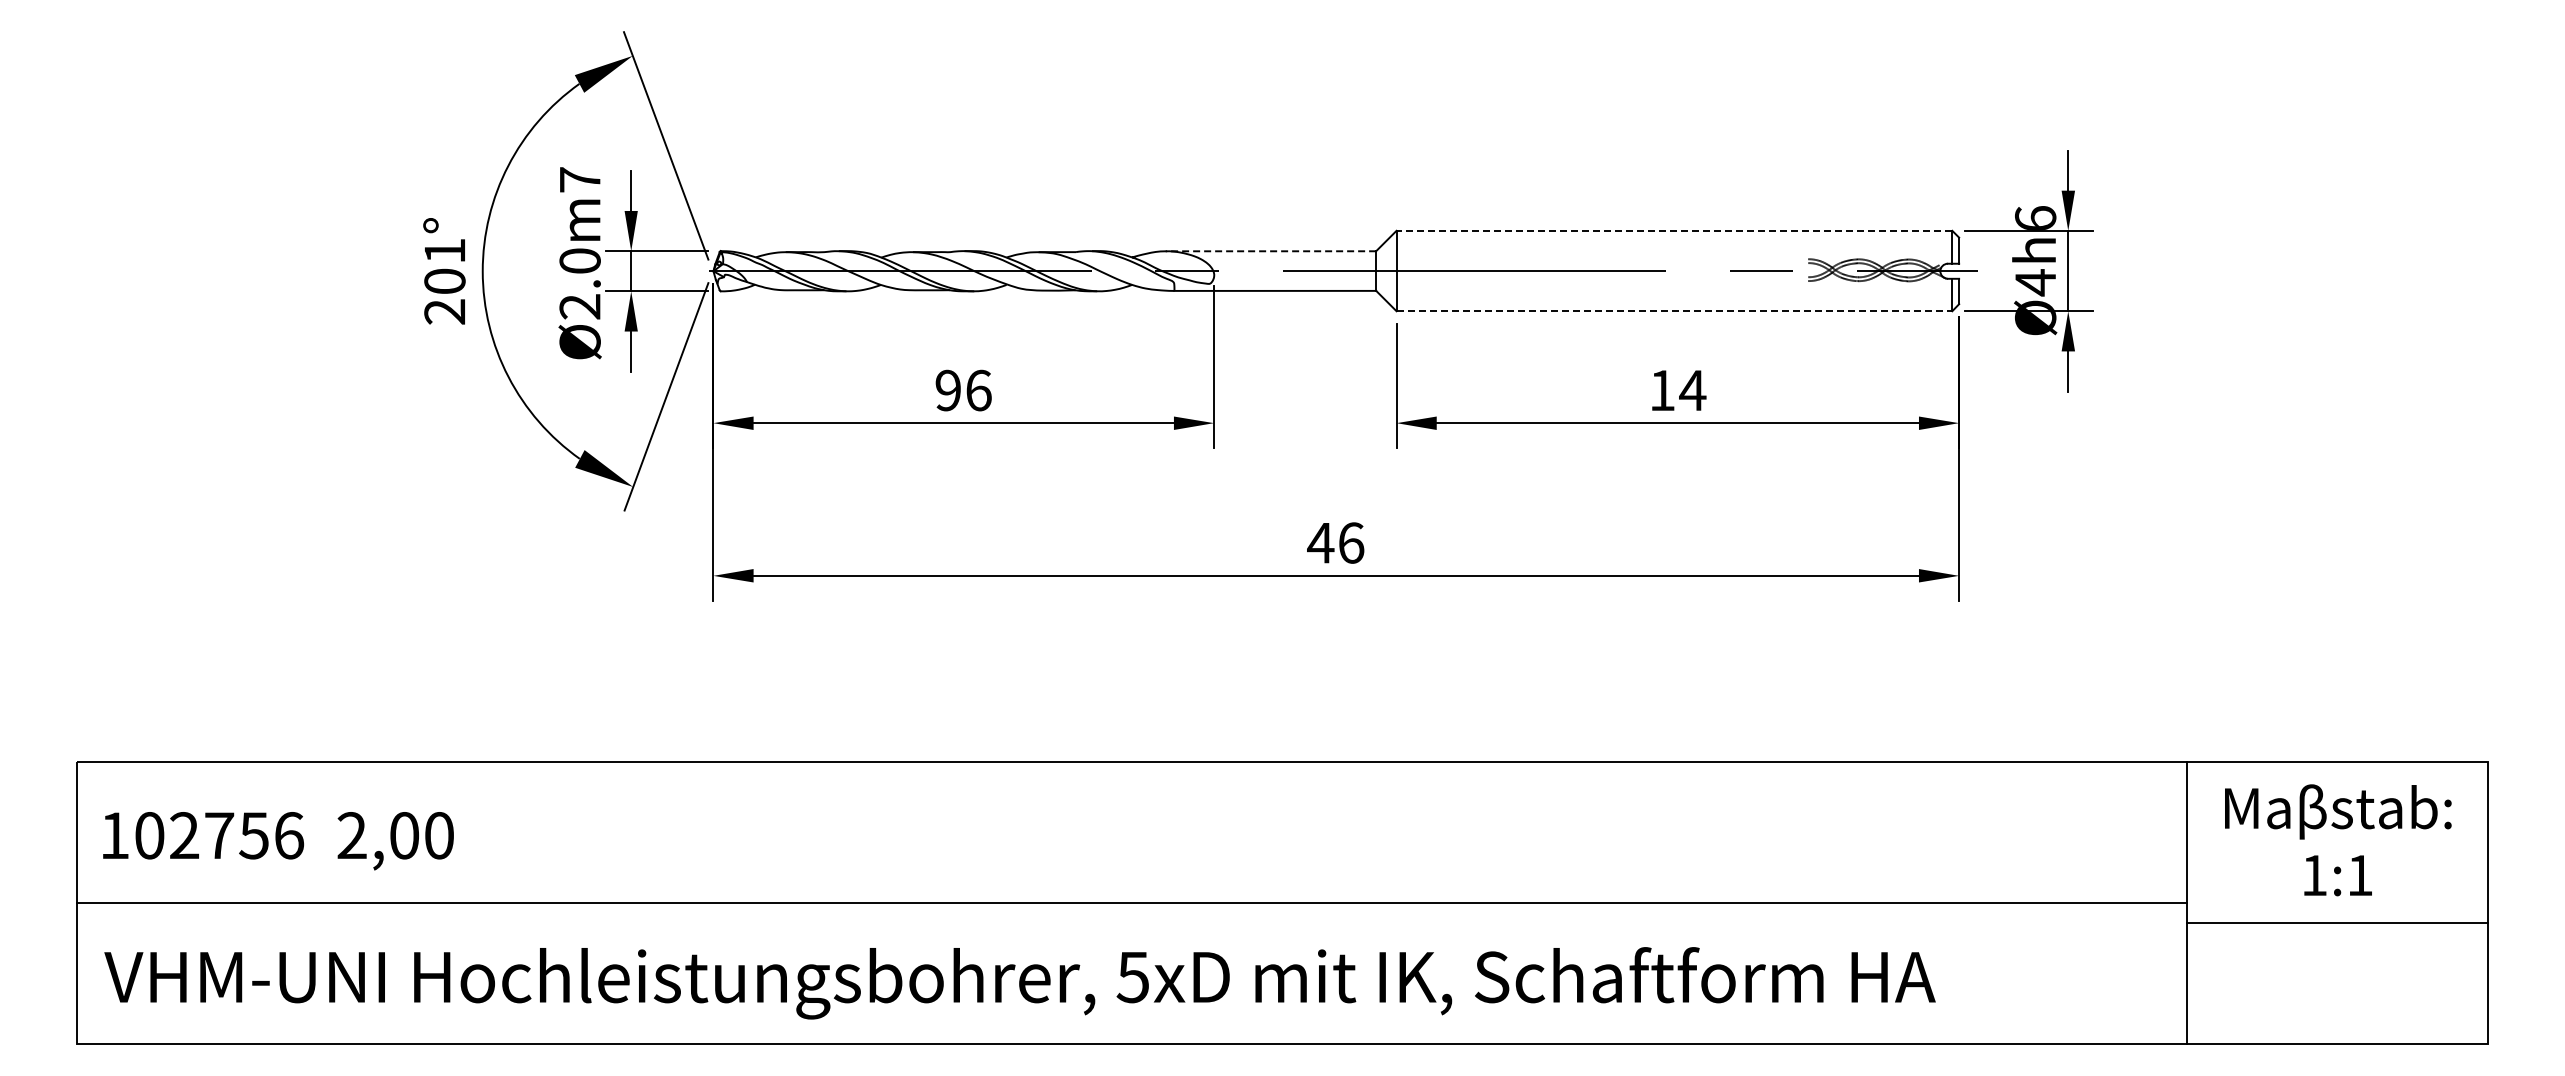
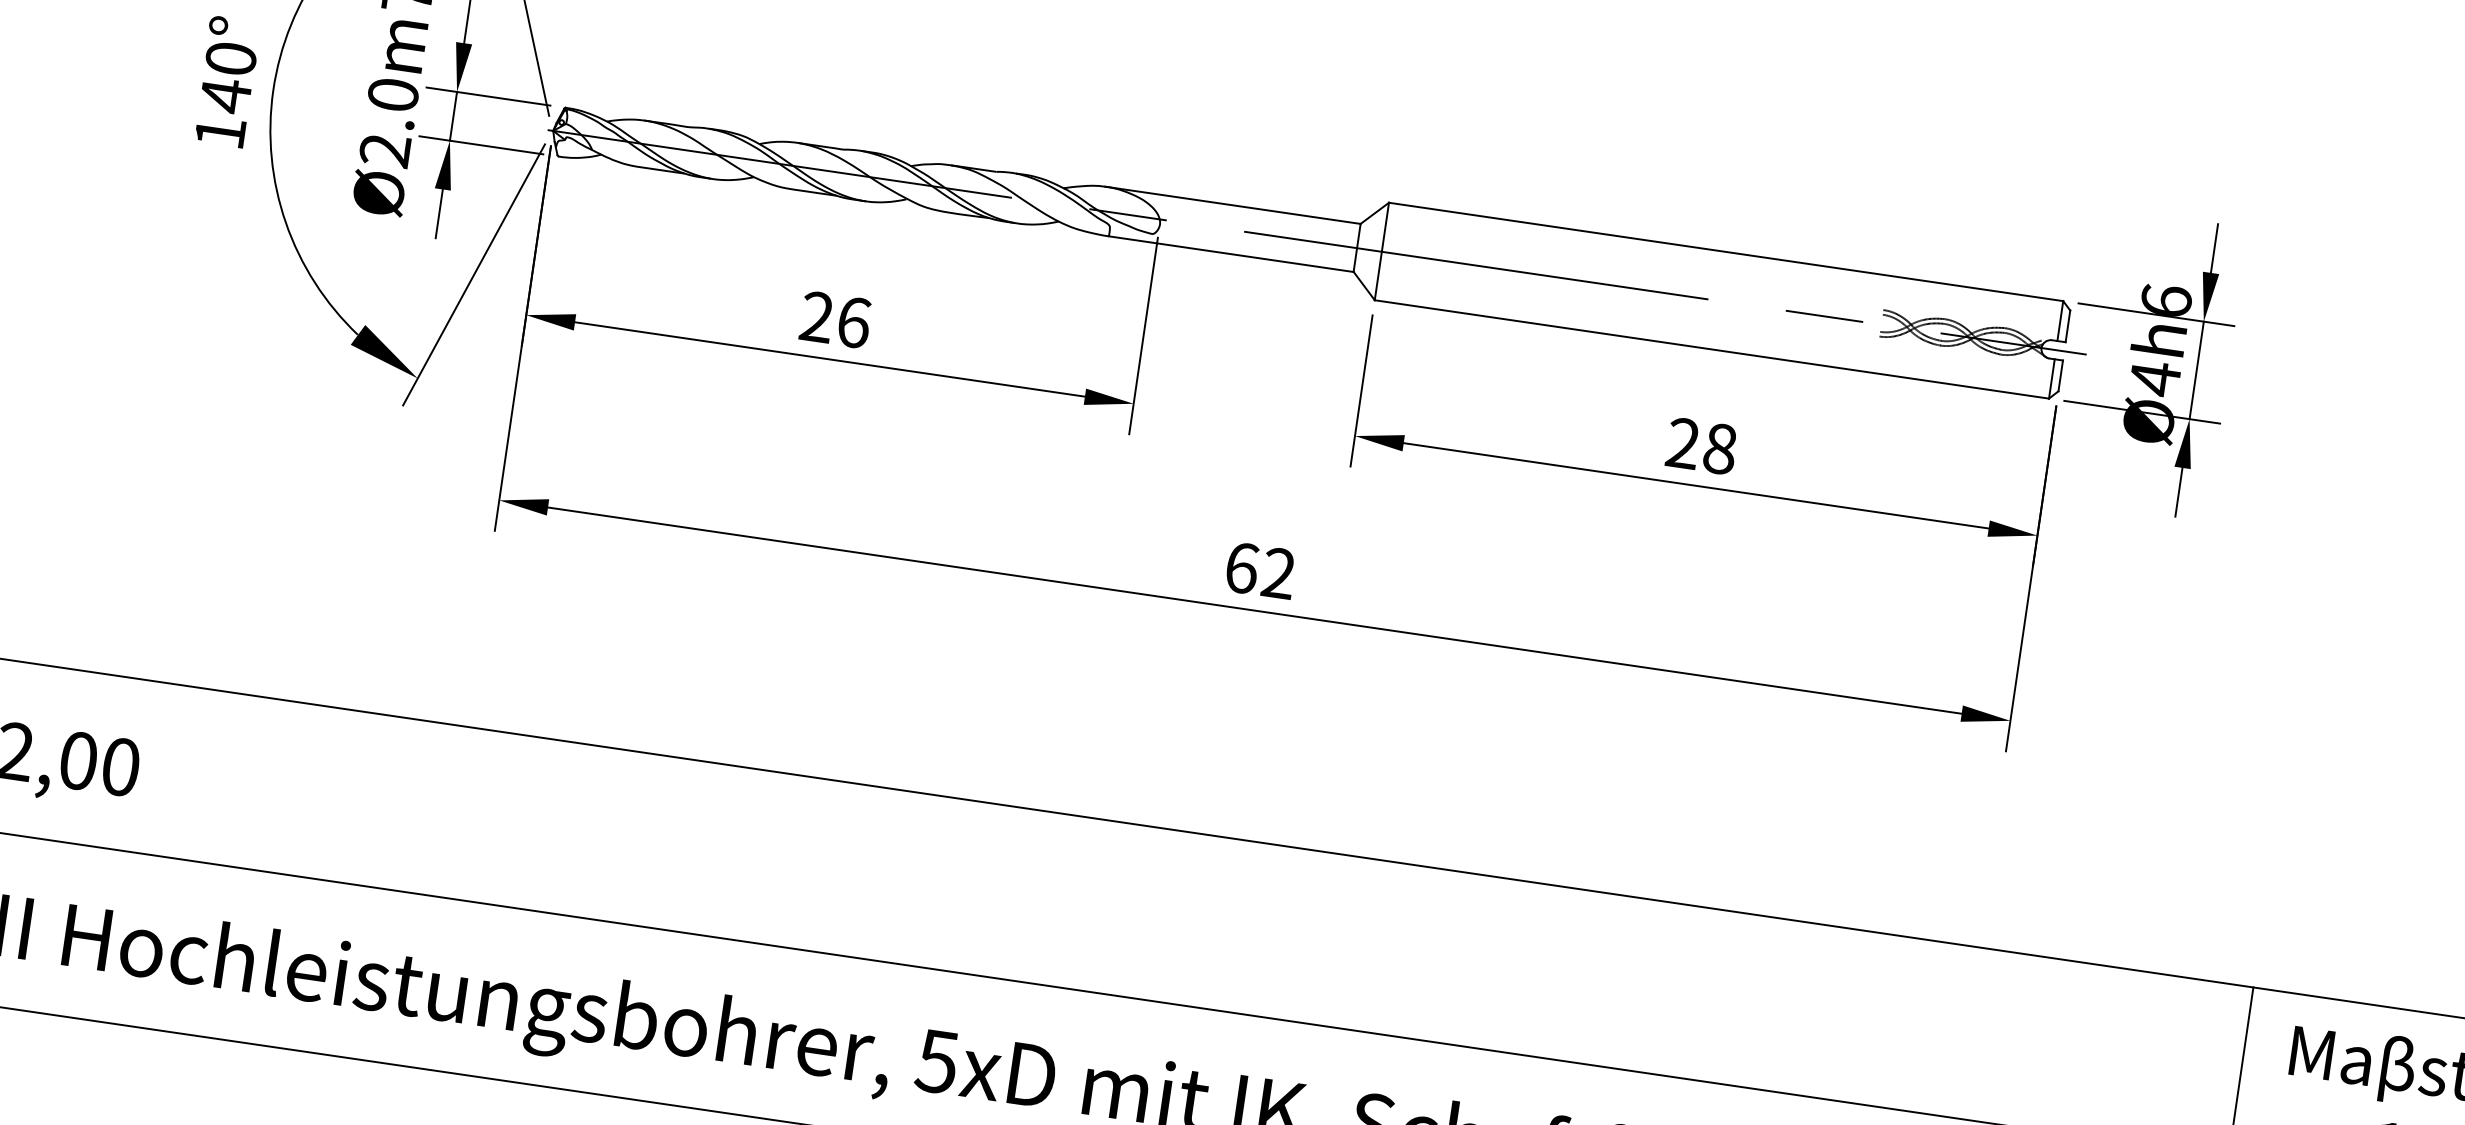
line: (1674, 230) -> (1726, 251), dashed -> solid
line: (1270, 251) -> (1232, 205), dashed -> solid
text: (444, 281) -> (225, 95), 201° -> 140°
line: (1674, 311) -> (1711, 349), dashed -> solid
text: (947, 390) -> (816, 316), 96 -> 26
text: (1677, 390) -> (1701, 446), 14 -> 28
text: (1335, 542) -> (1259, 570), 46 -> 62

